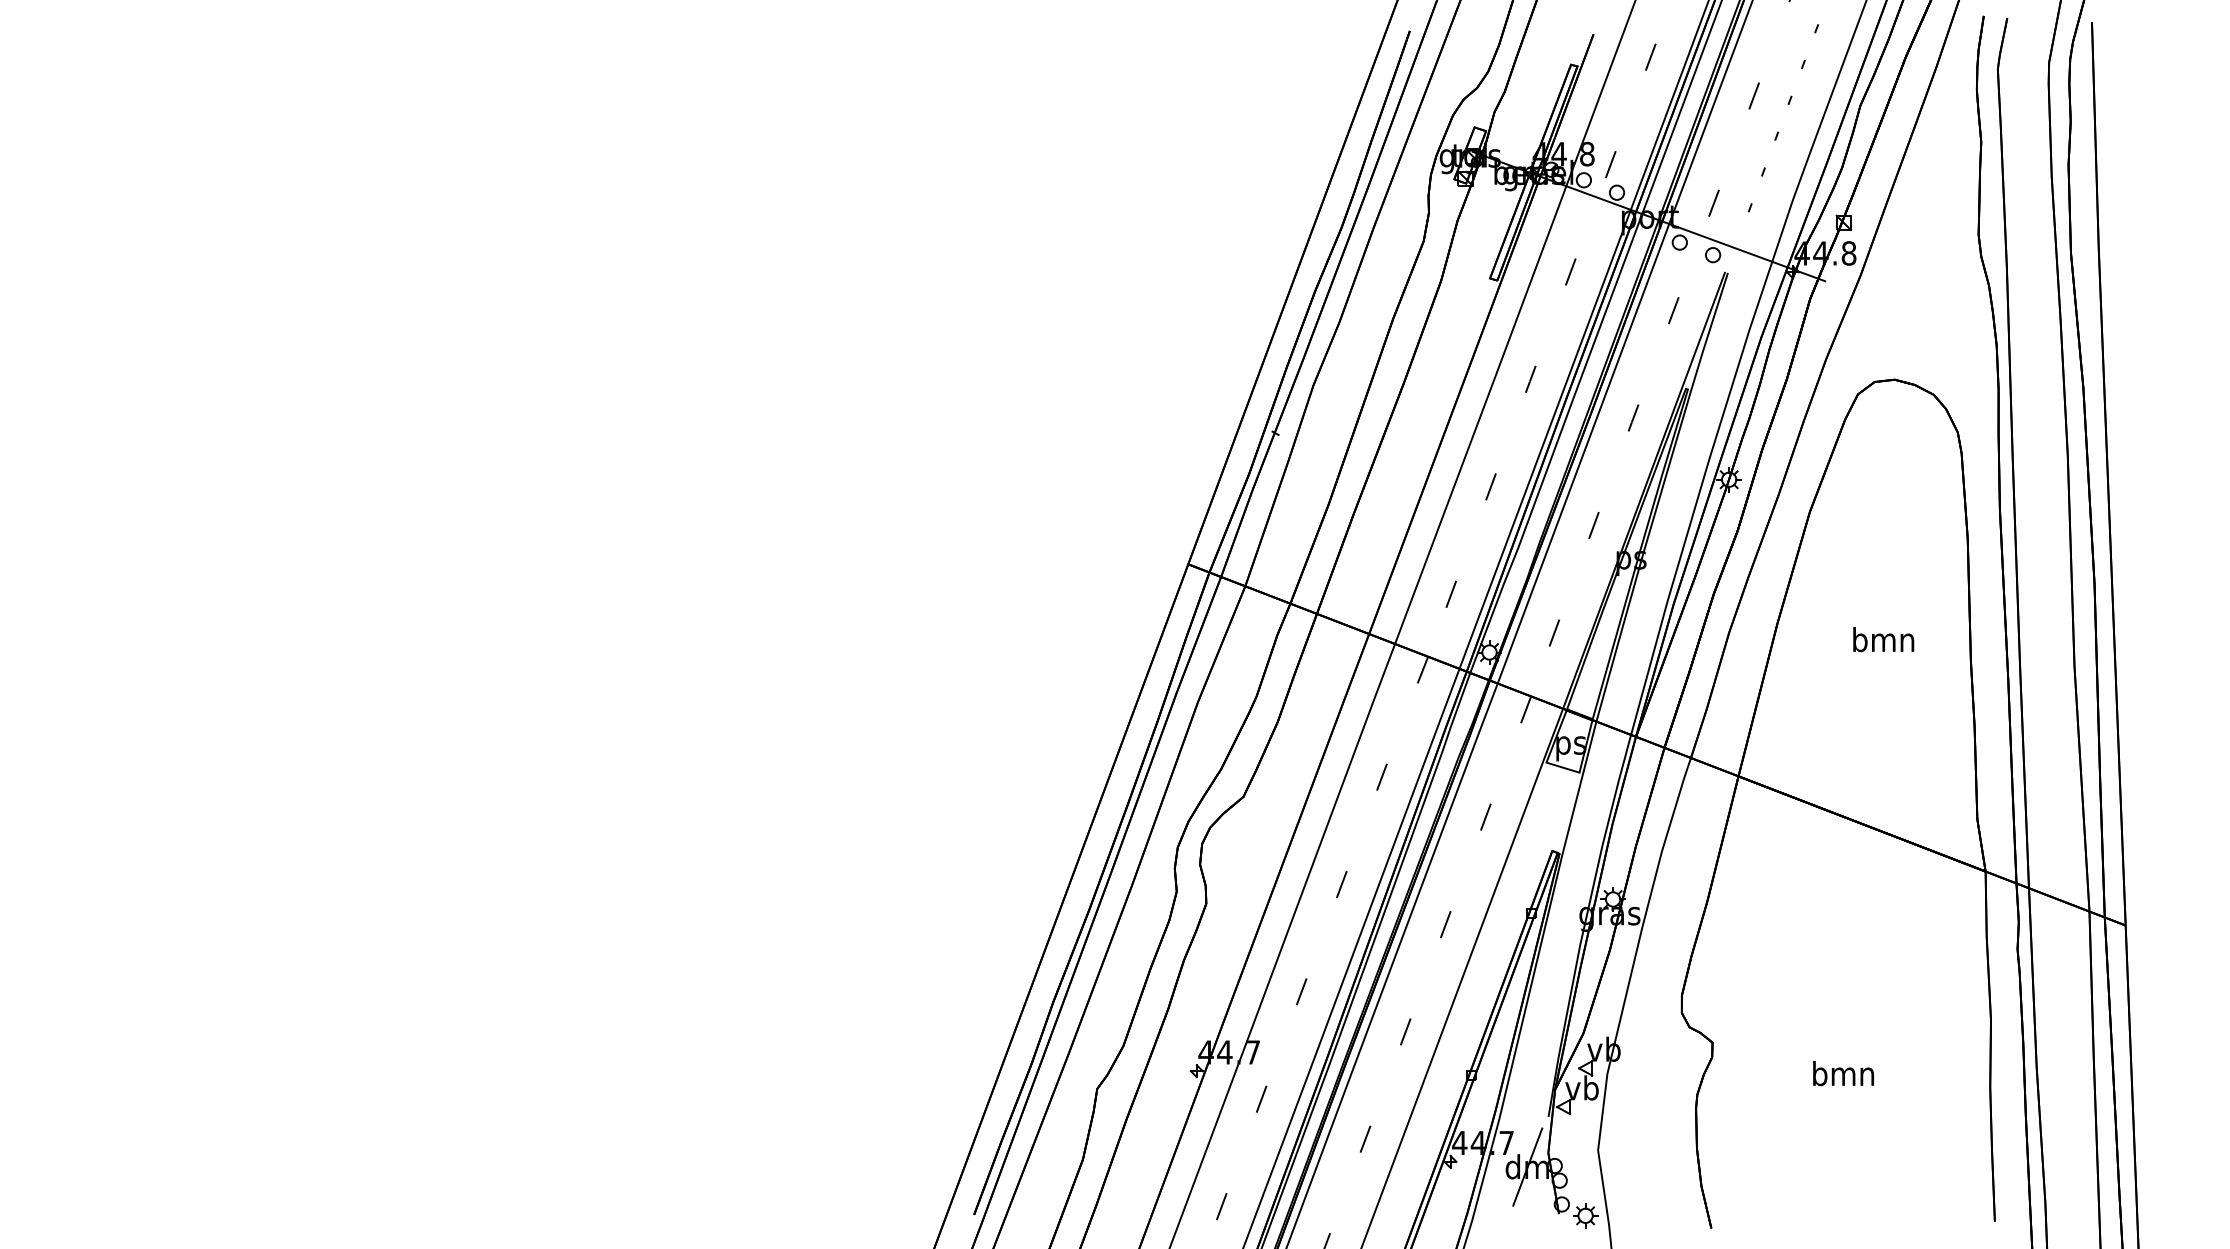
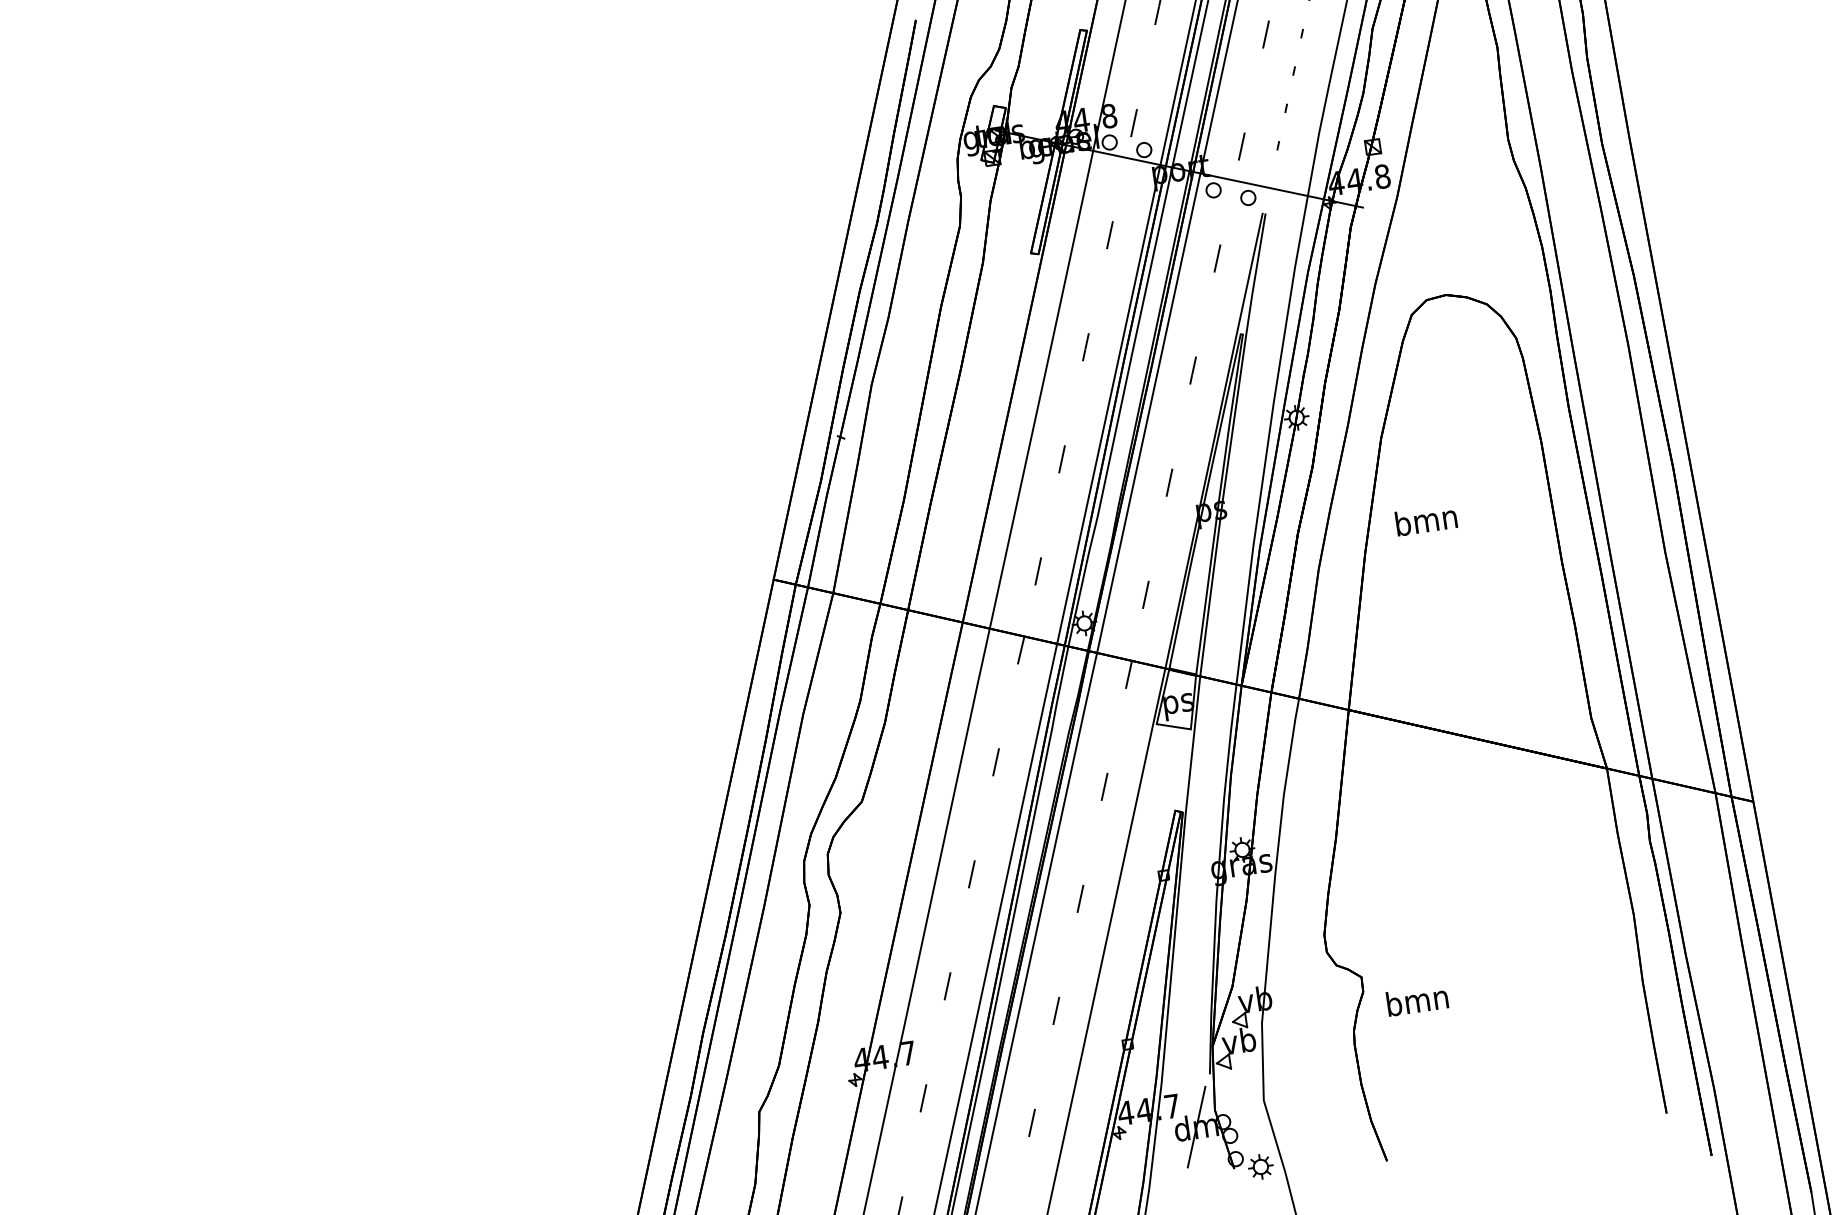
text: (1883, 639) -> (1426, 520), moved
text: (1843, 1073) -> (1417, 1000), moved

